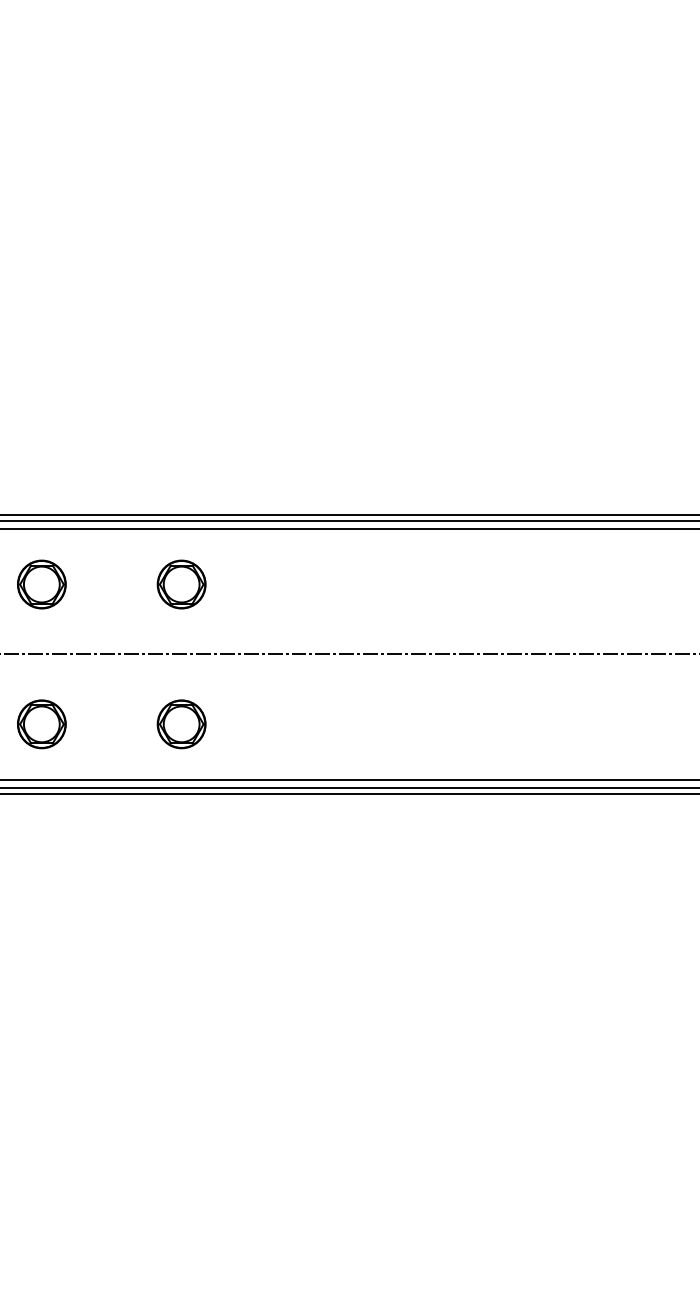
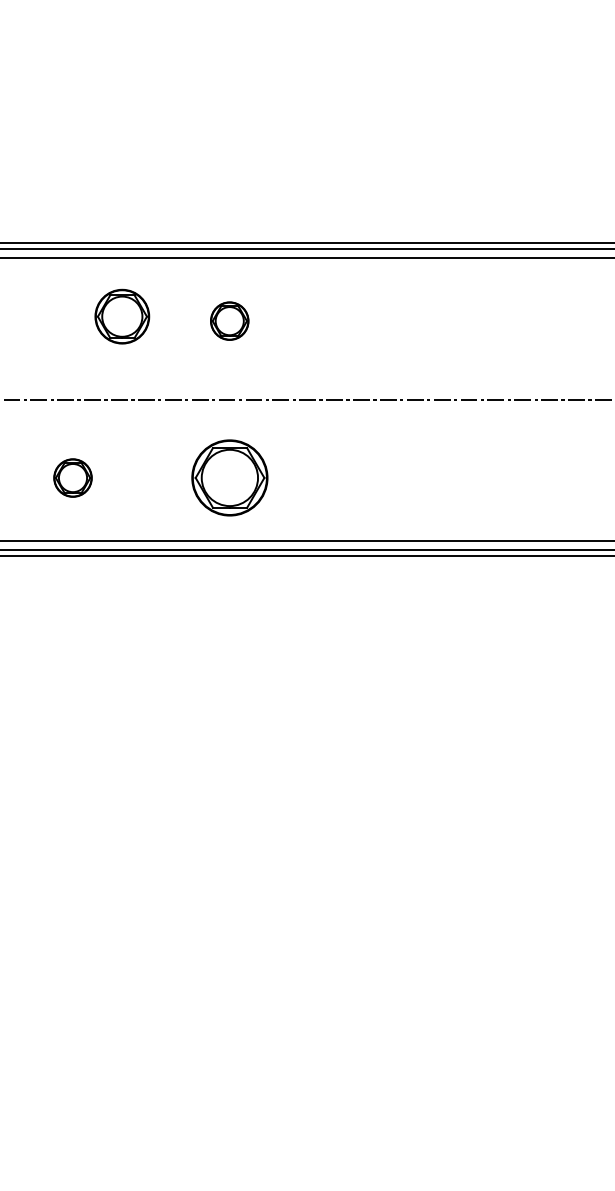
part: (41, 584) -> (121, 316), moved
part: (181, 584) -> (229, 321), size x0.7
part: (41, 724) -> (72, 478), size x0.7
part: (181, 724) -> (229, 478), size x1.4

